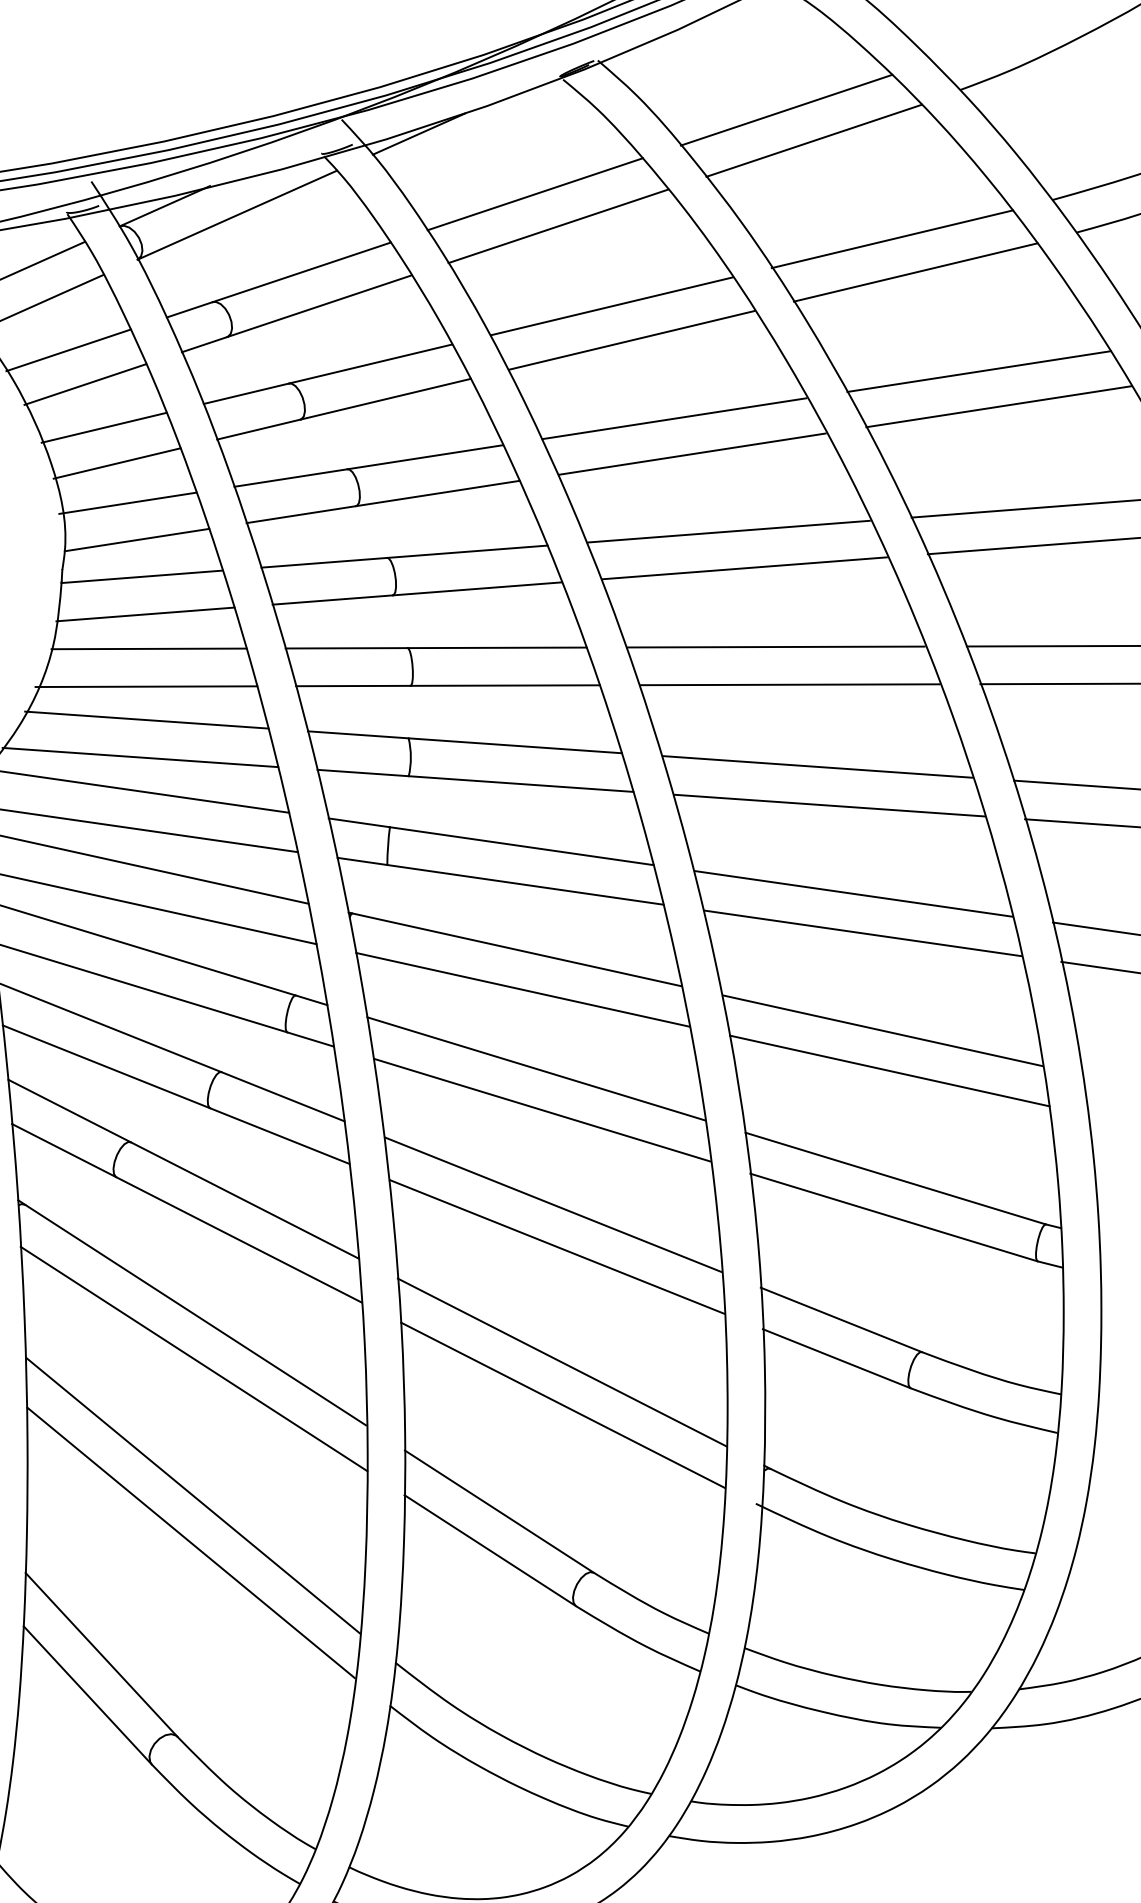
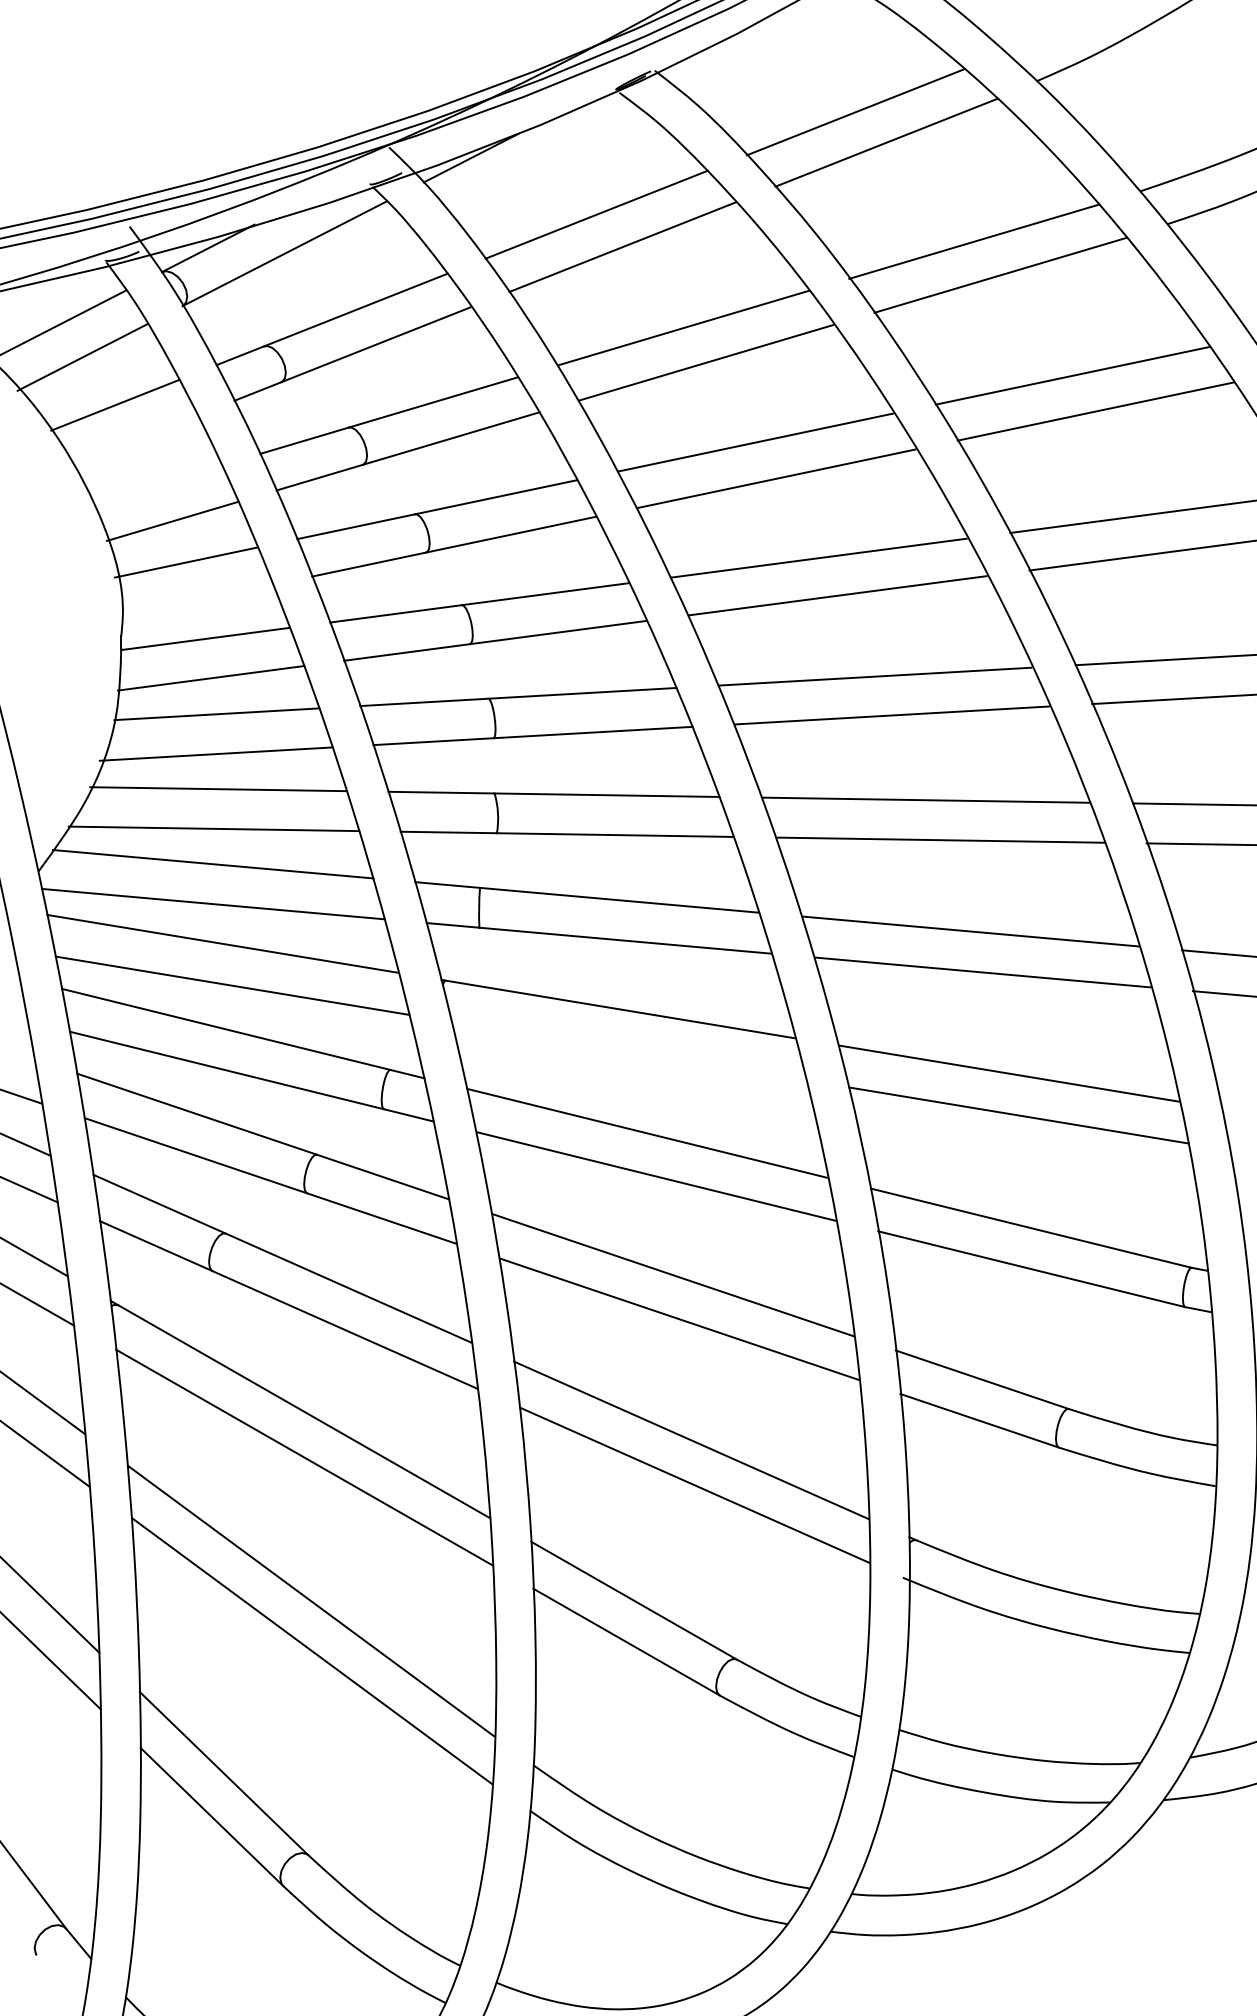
line: (84, 384) -> (134, 440), removed
line: (103, 427) -> (156, 484), removed
line: (136, 539) -> (197, 600), removed
line: (522, 989) -> (628, 1050), removed

